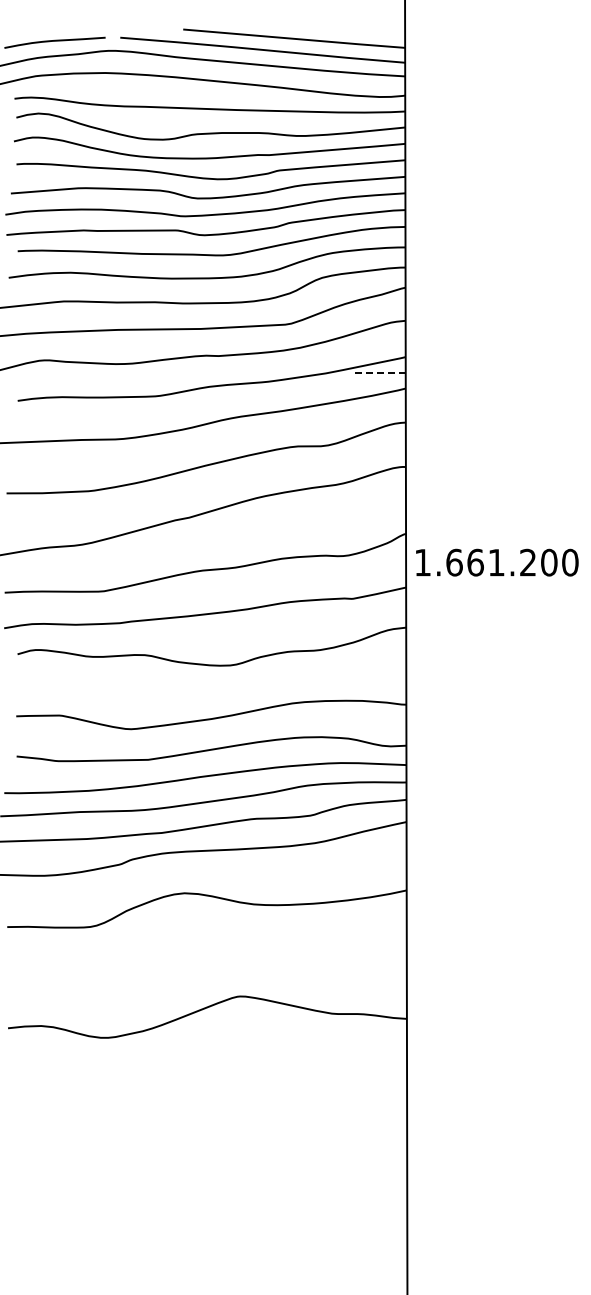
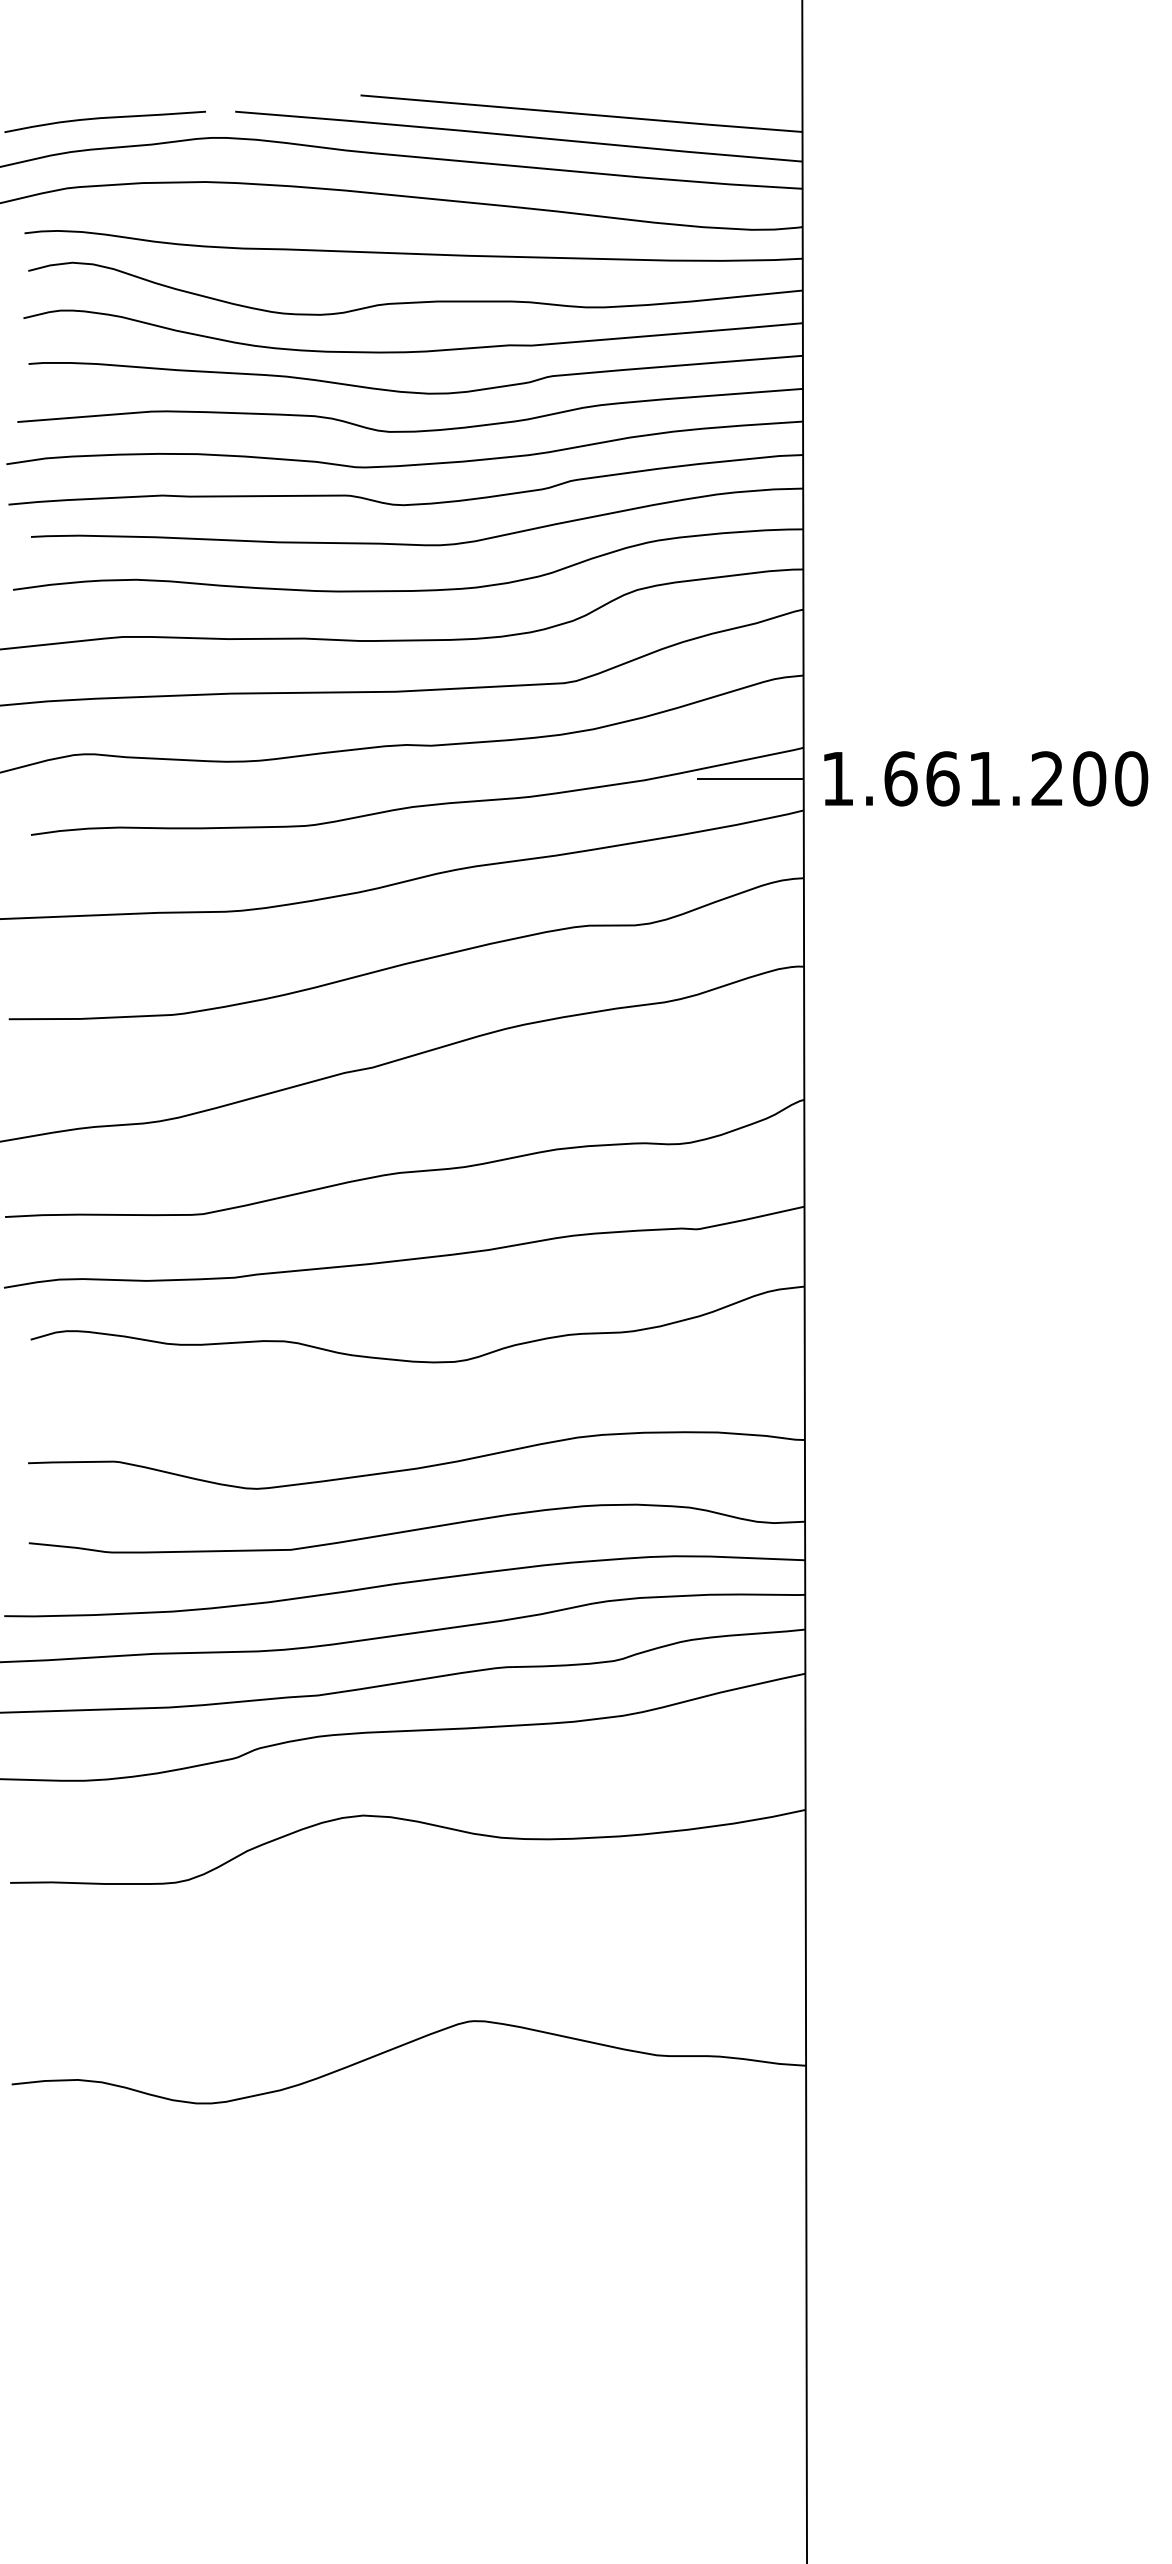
line: (378, 372) -> (749, 778), dashed -> solid
text: (497, 562) -> (986, 778), moved

